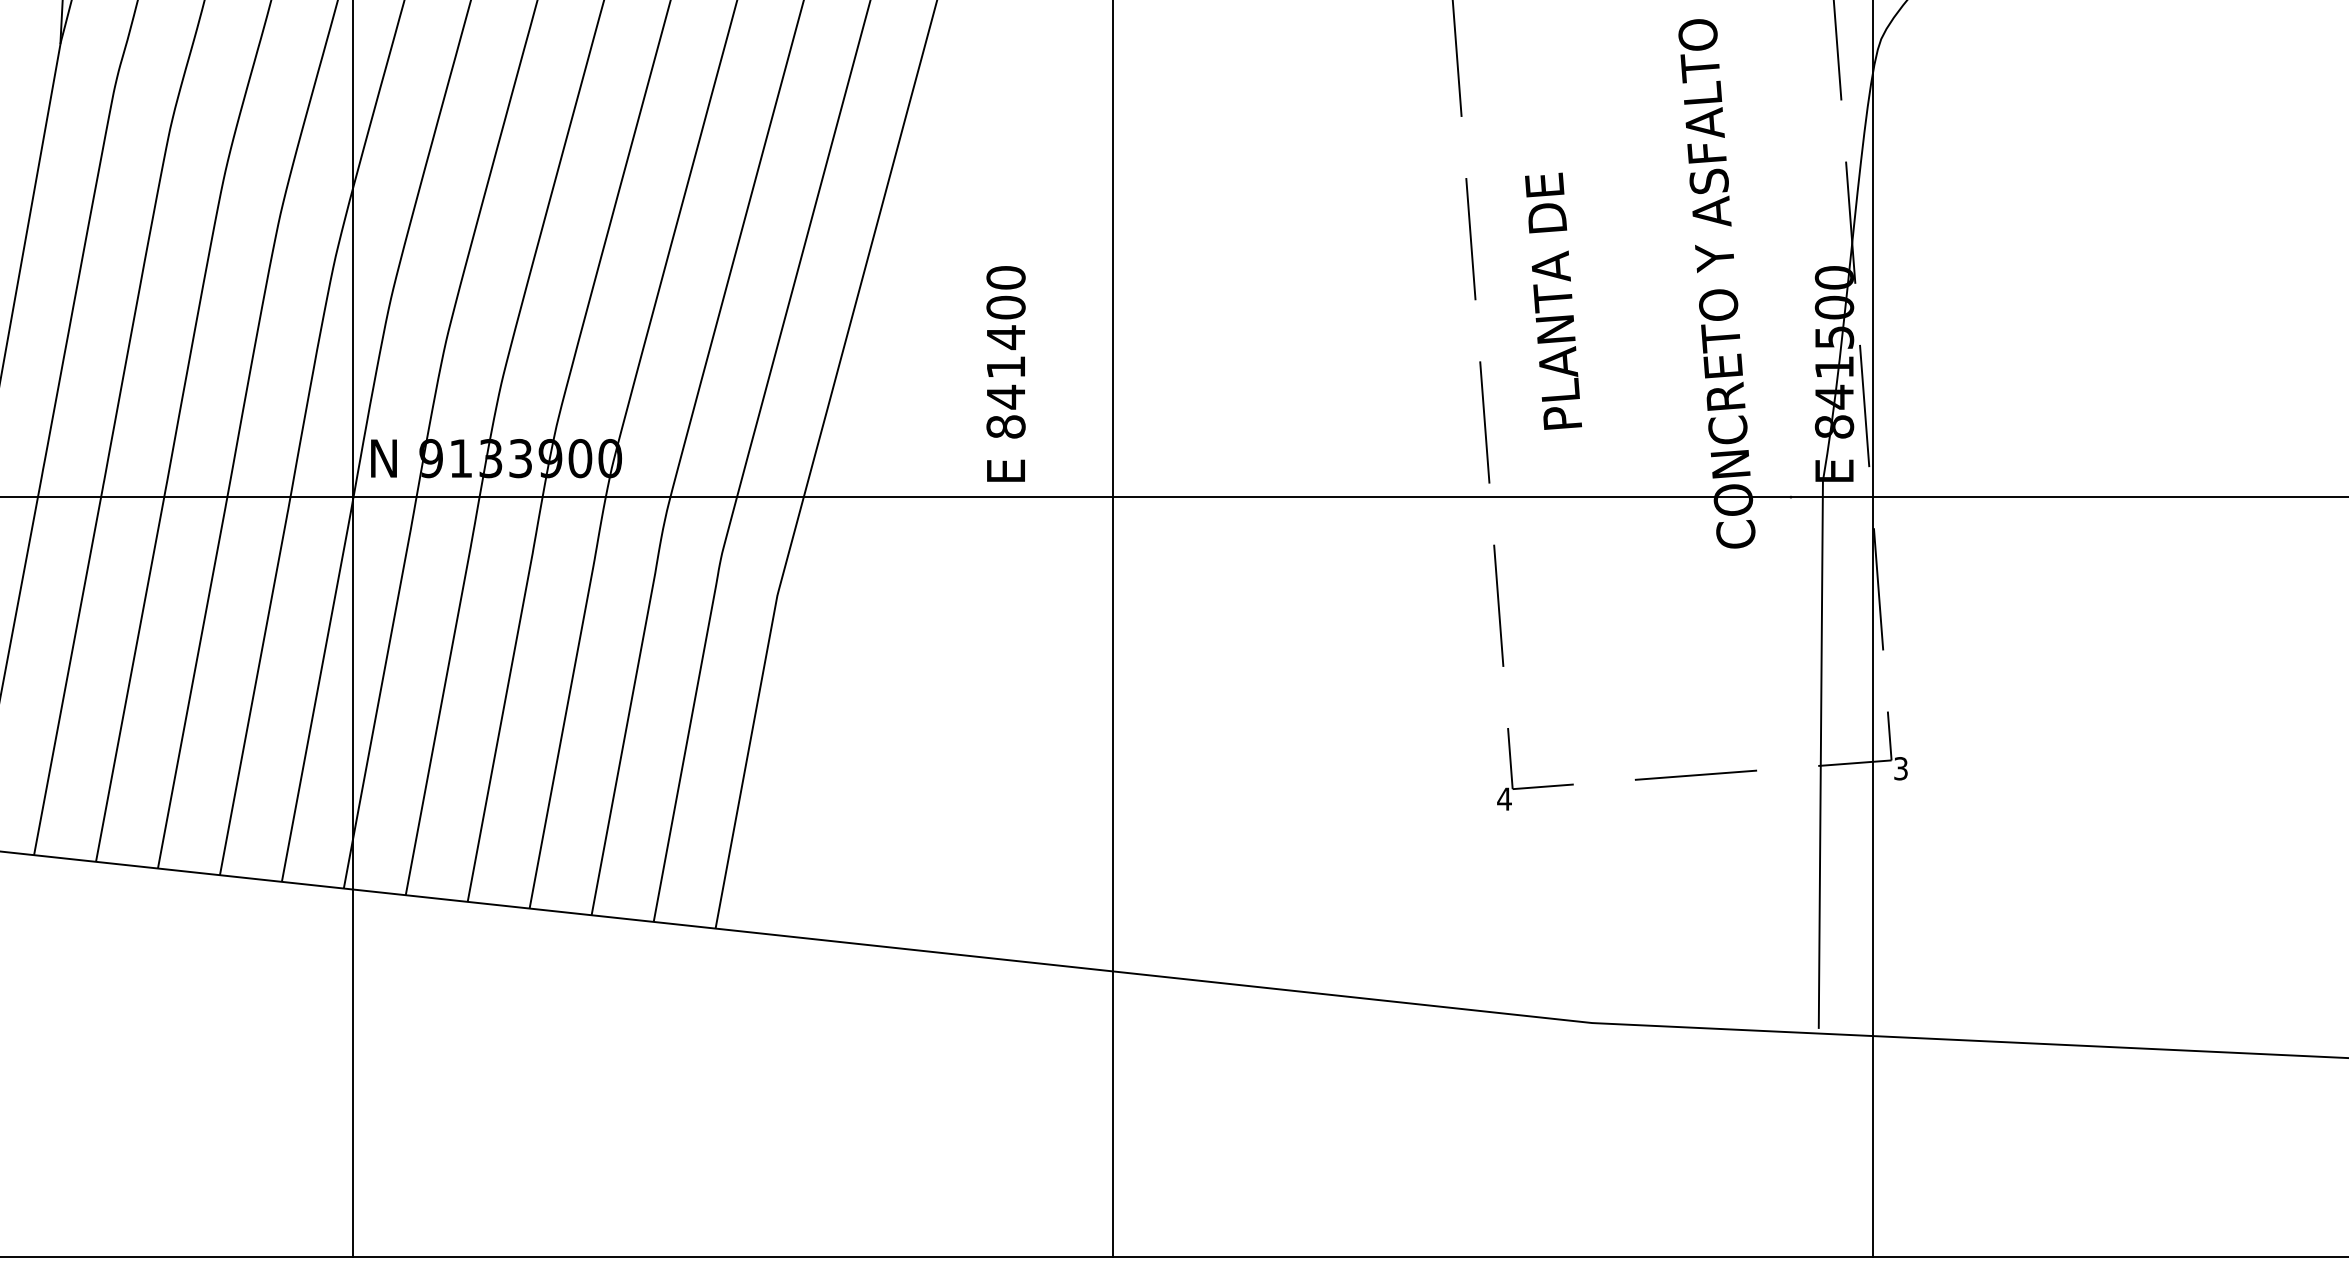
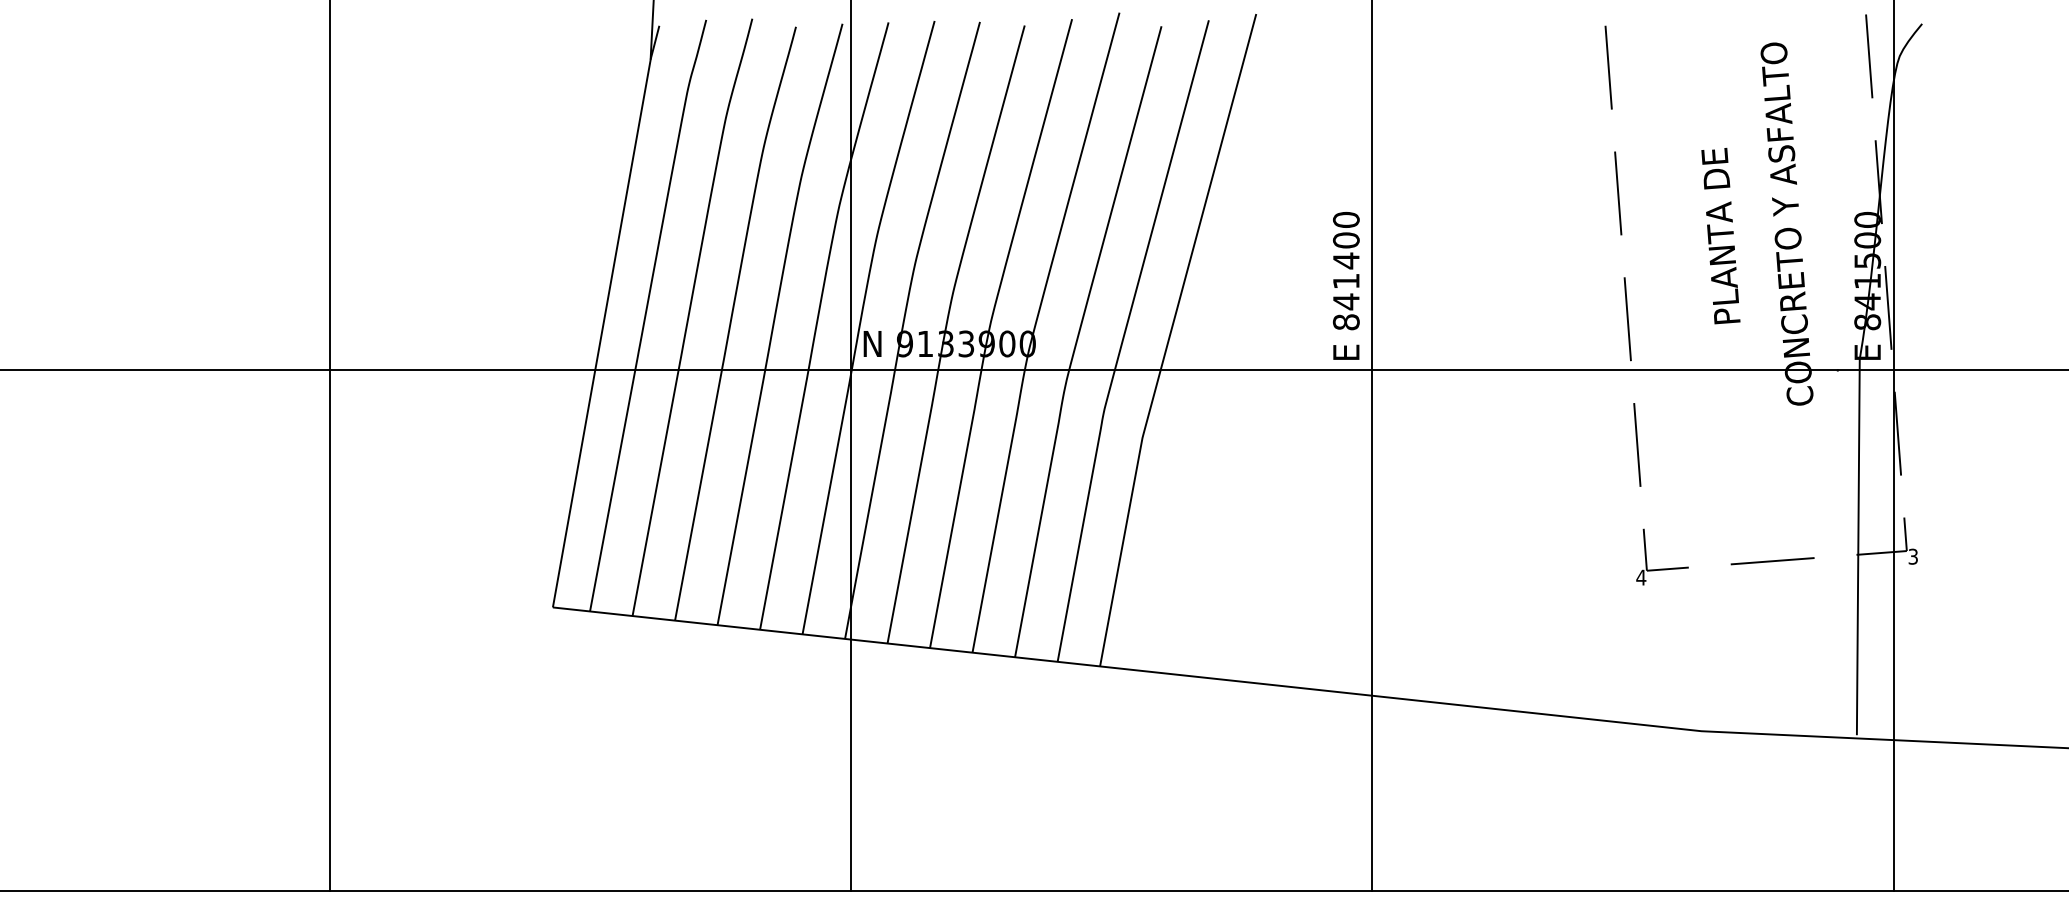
text: (1552, 300) -> (1720, 235), moved
text: (1006, 373) -> (1346, 285), moved

